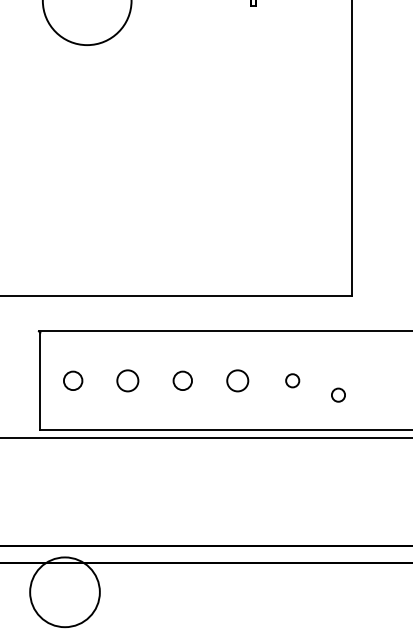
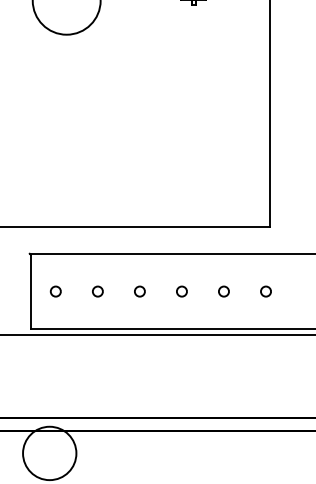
circle: (72, 380) -> (55, 291), size x0.71
circle: (127, 380) -> (97, 291), size x0.62
circle: (182, 380) -> (139, 291), size x0.71
circle: (237, 380) -> (181, 291), size x0.62
circle: (337, 395) -> (265, 291), moved

